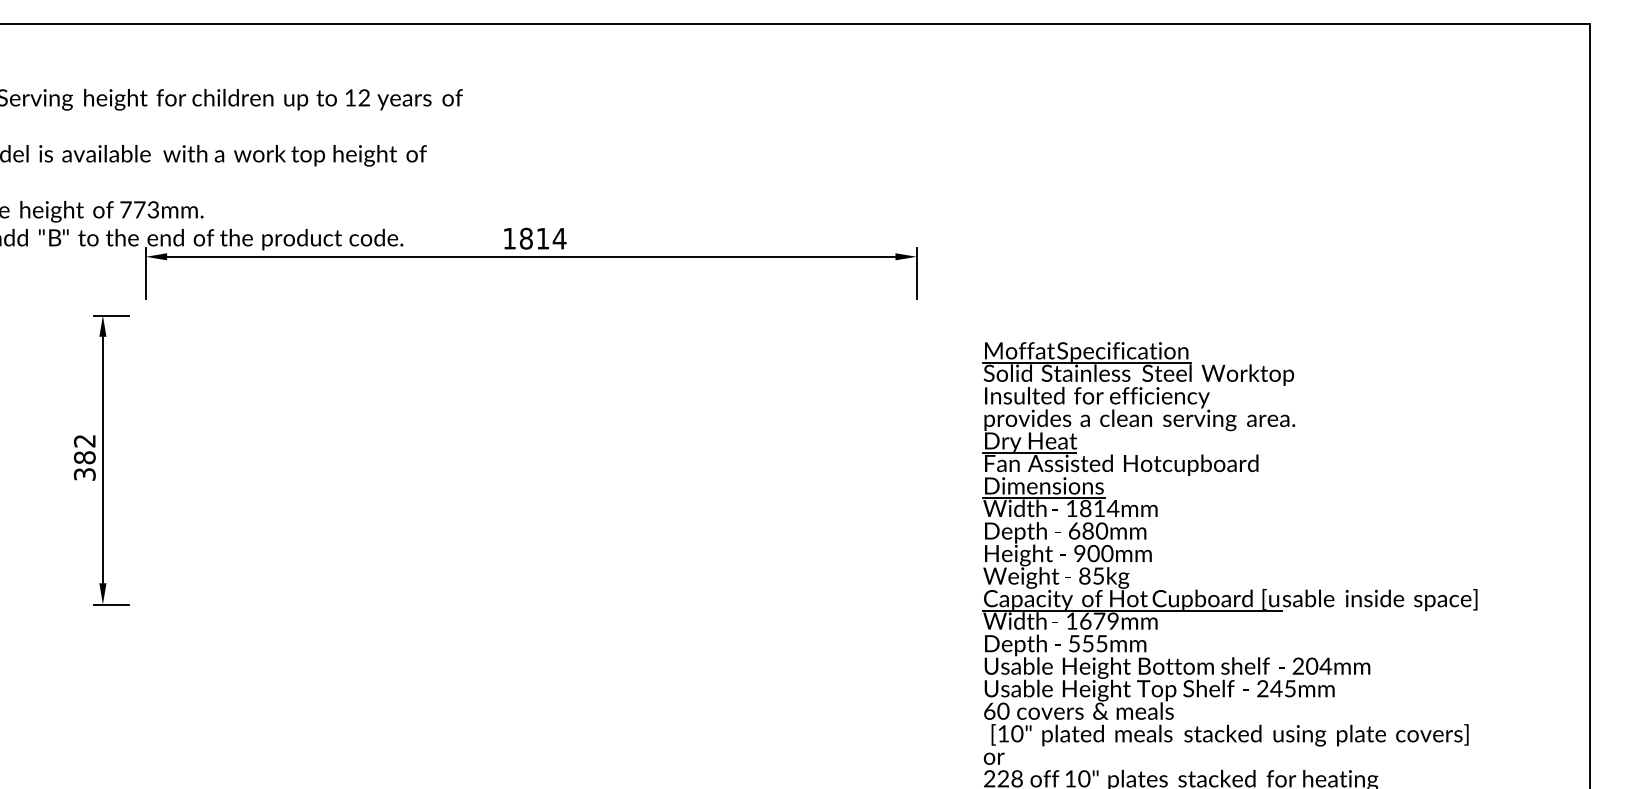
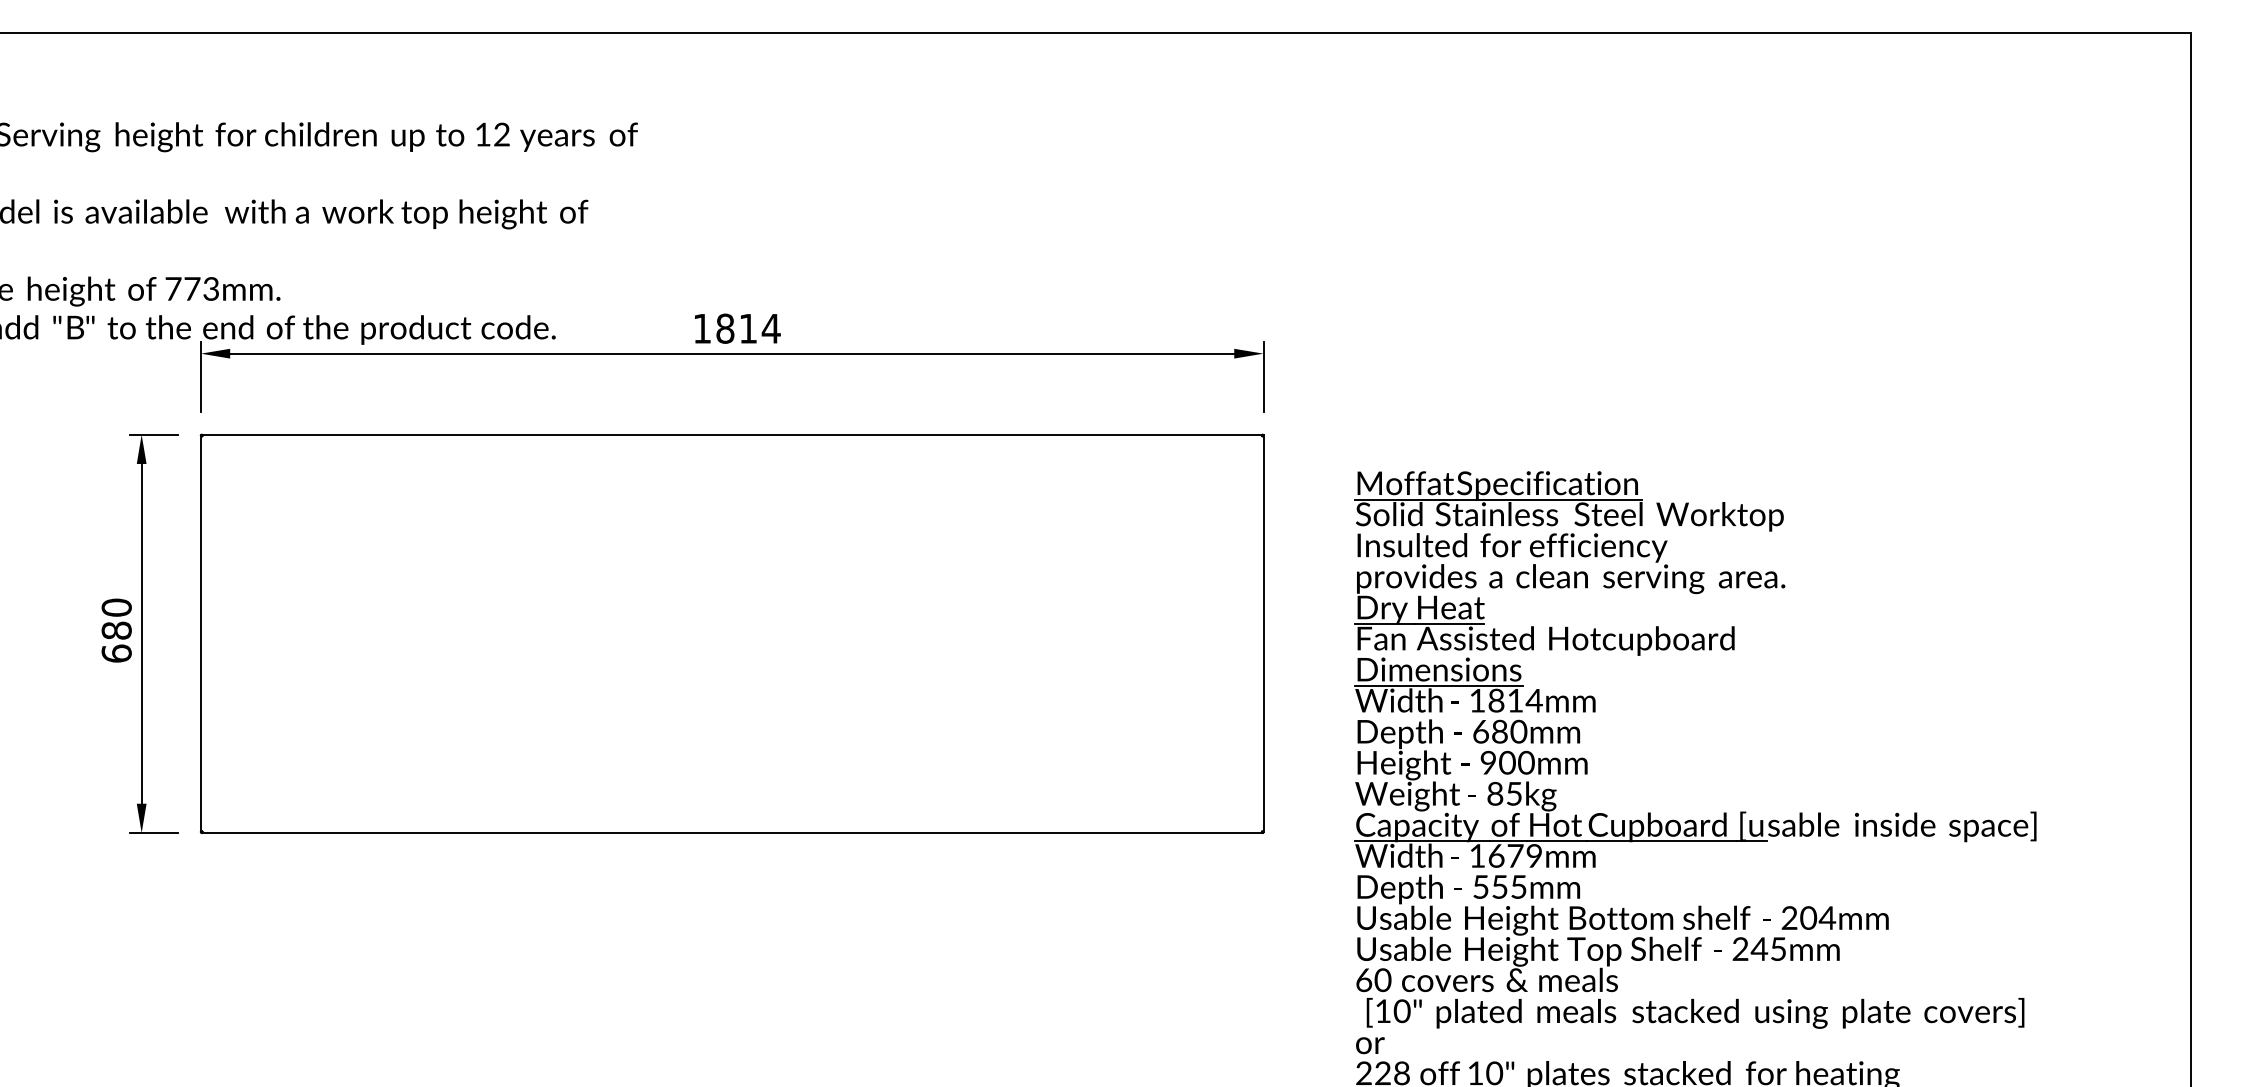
text: (84, 457) -> (116, 630), 382 -> 680
part: (530, 459) -> (731, 633), added

